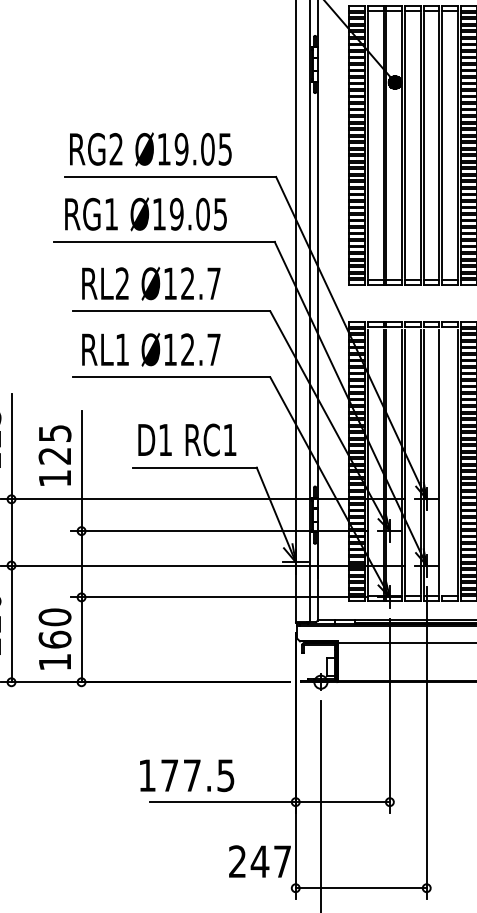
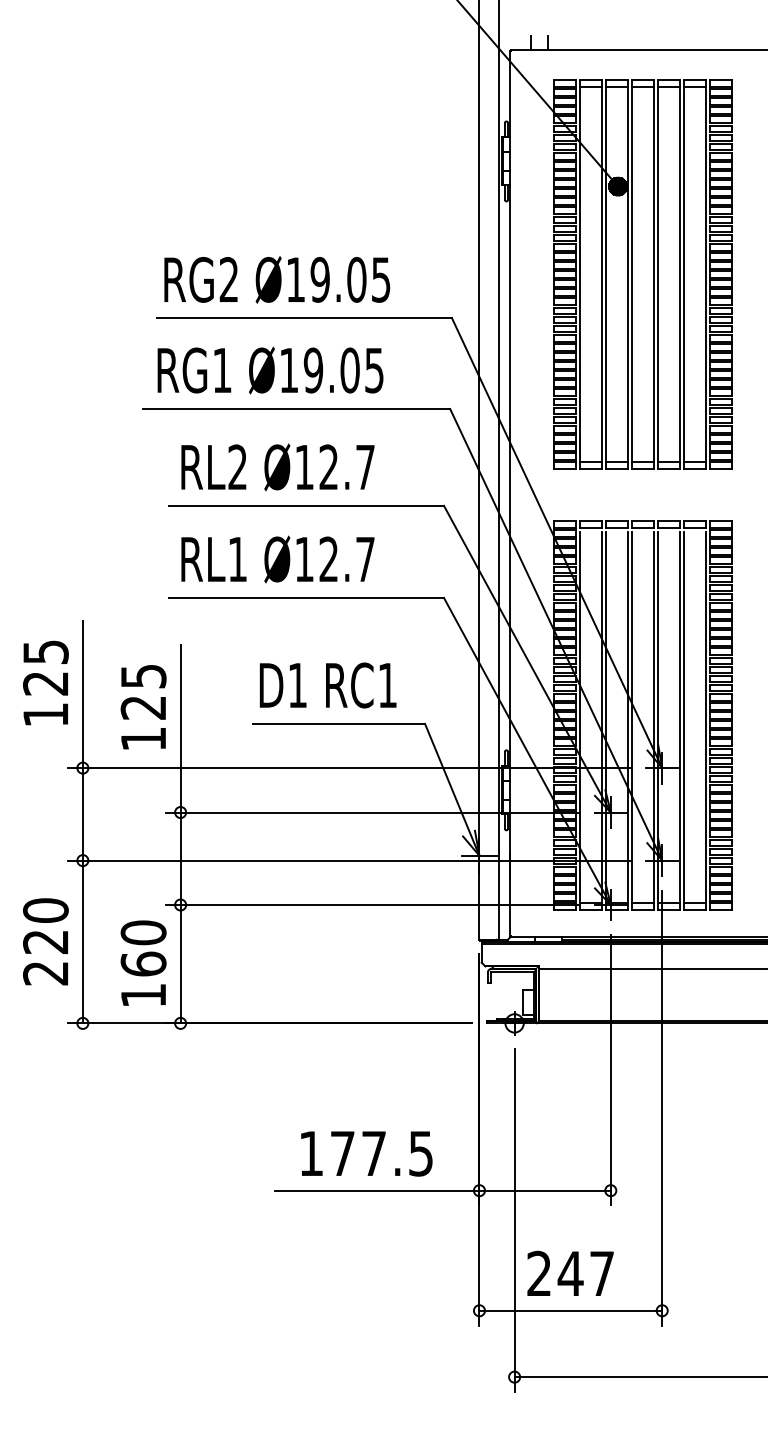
line: (441, 461) -> (683, 715), added
text: (186, 775) -> (366, 1153), moved
text: (259, 860) -> (570, 1272), moved

